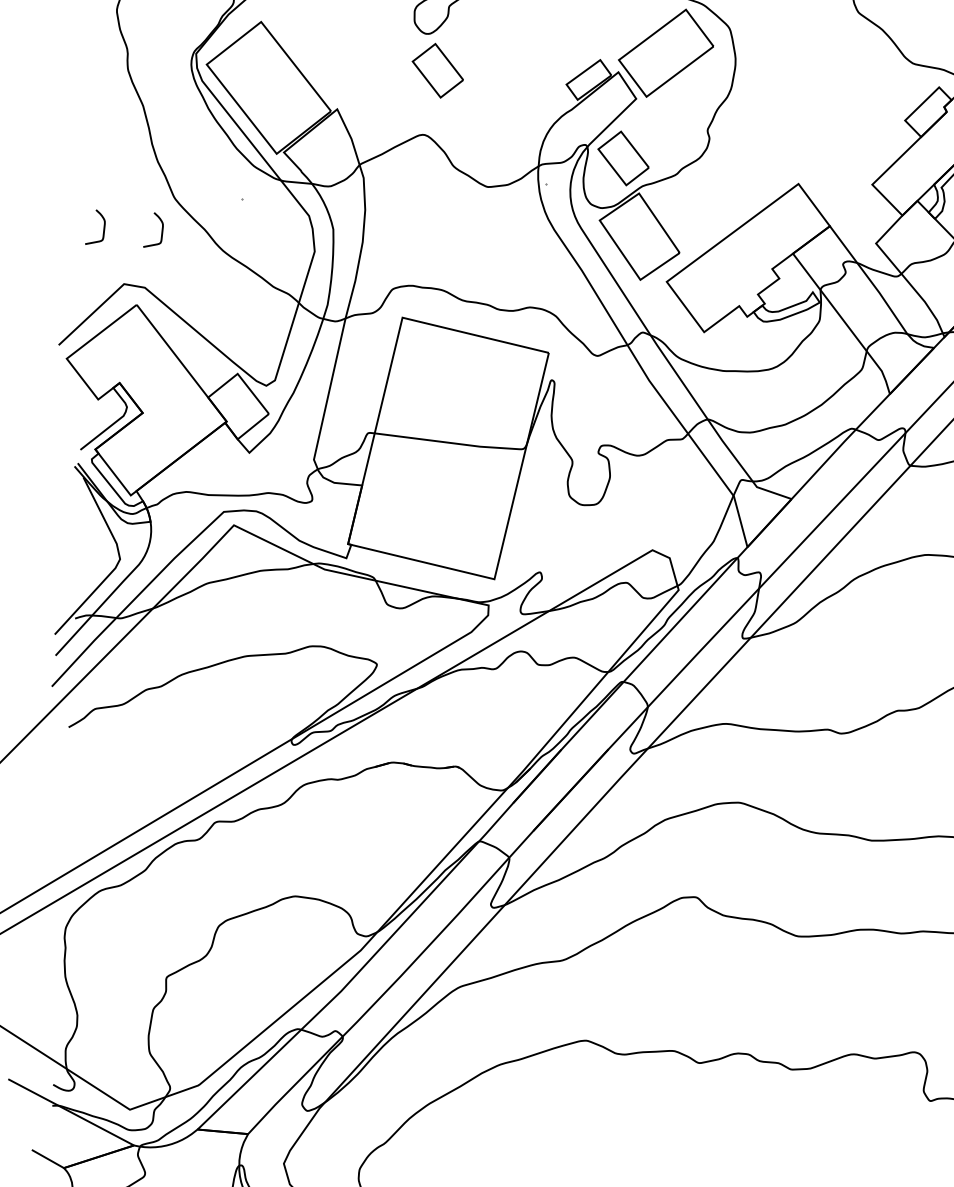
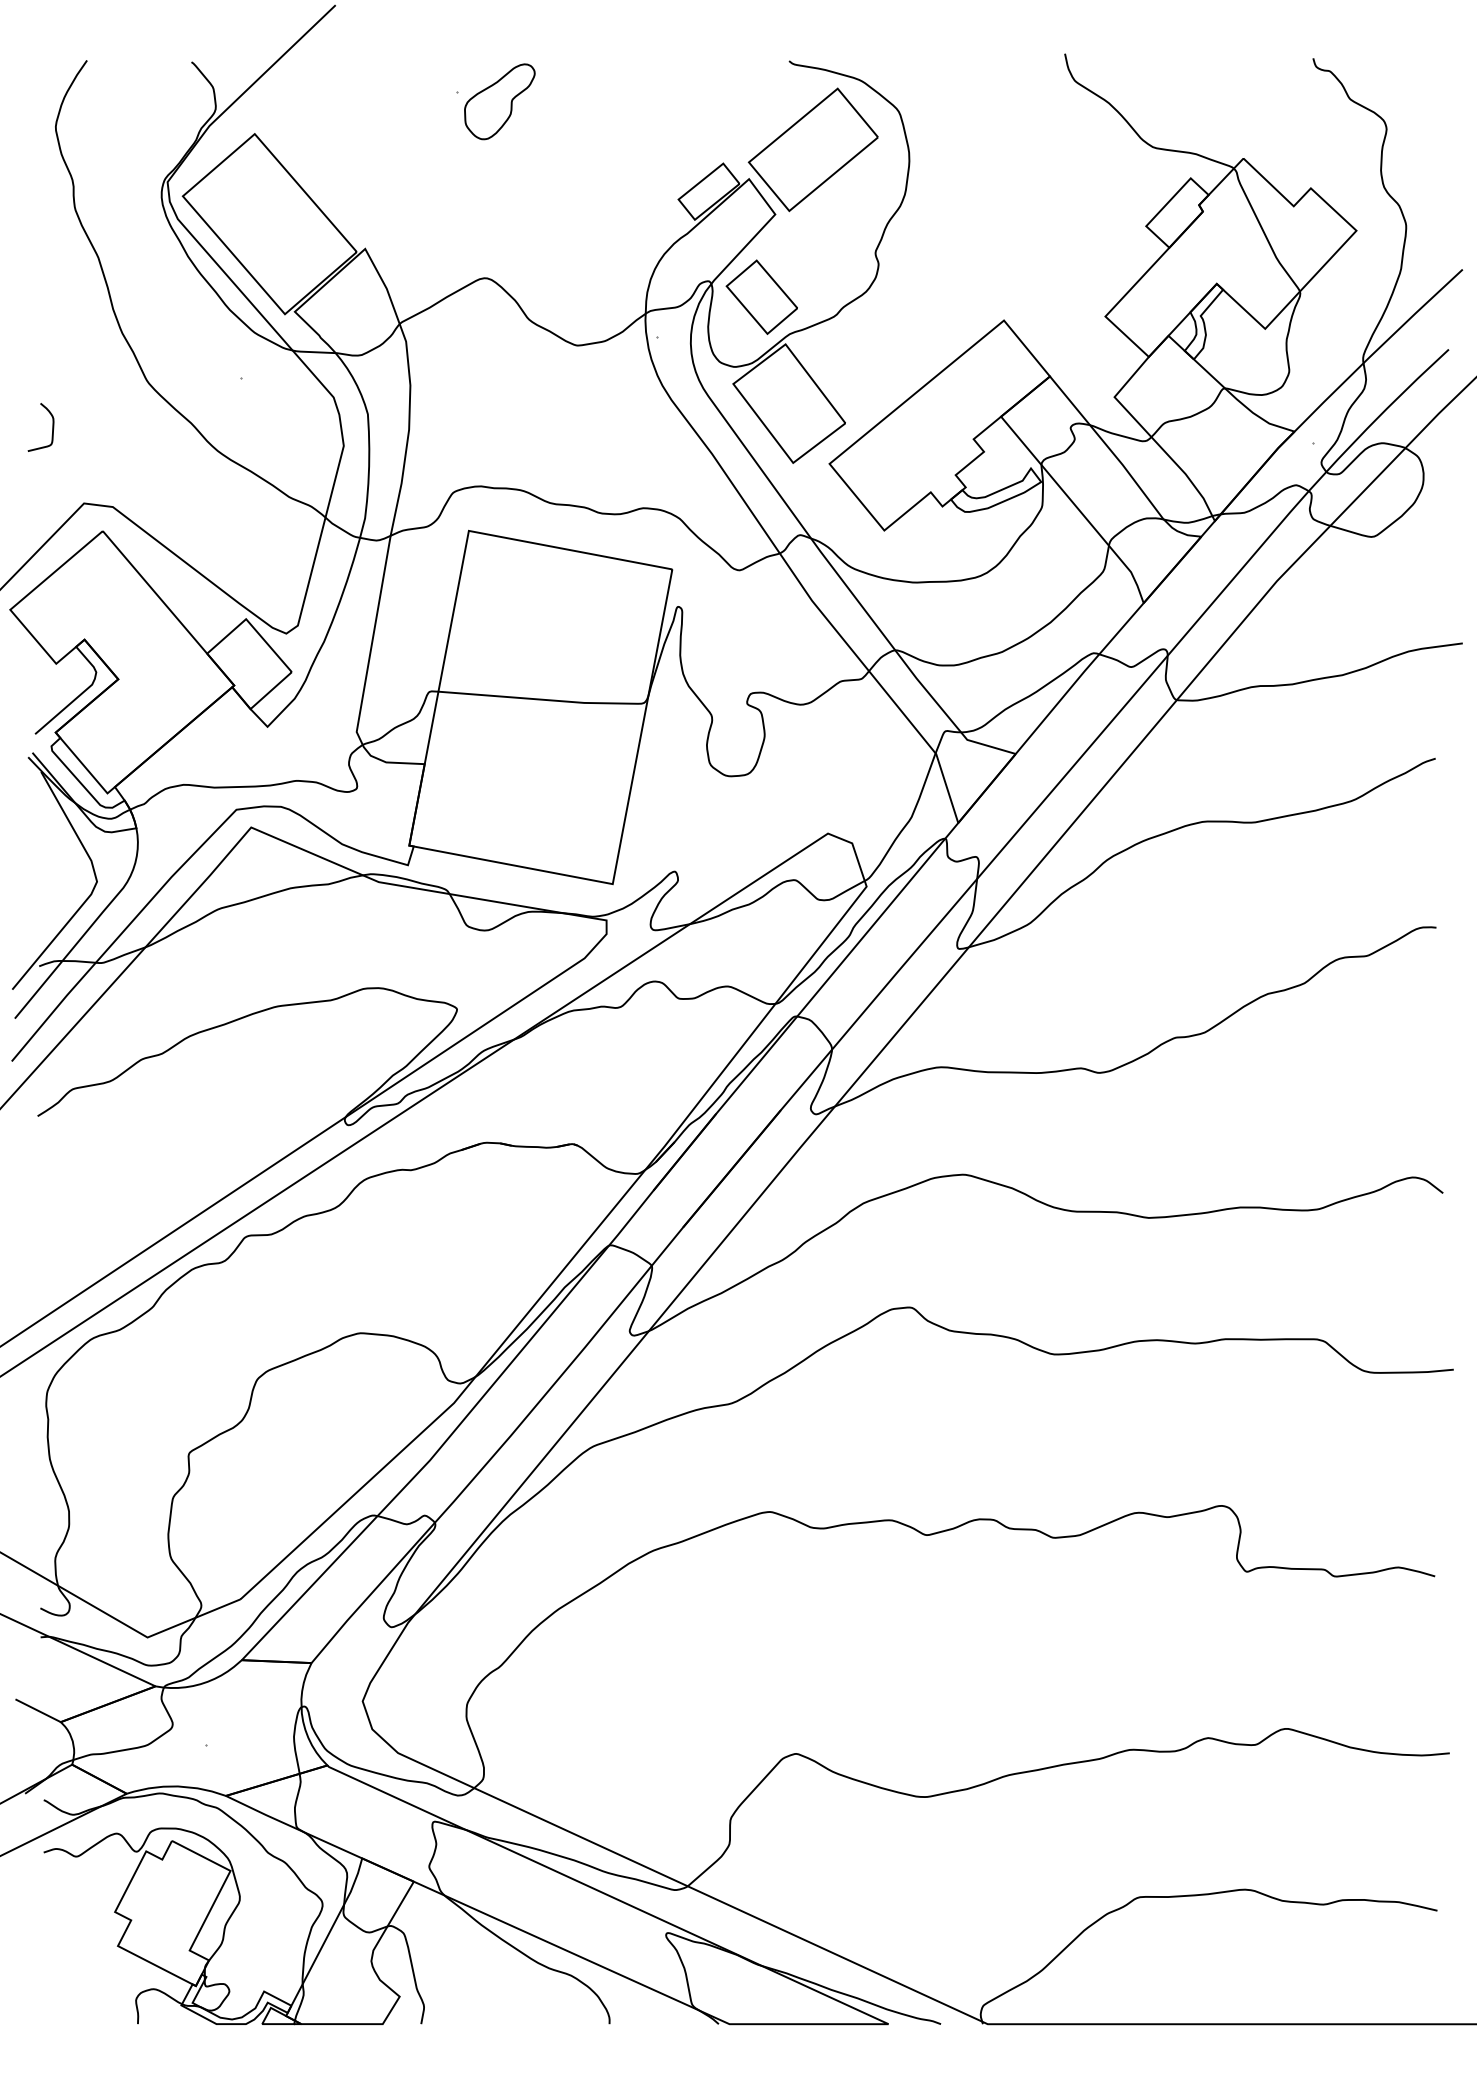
part: (437, 70) -> (500, 188), removed
curve: (161, 230) -> (132, 427), removed

